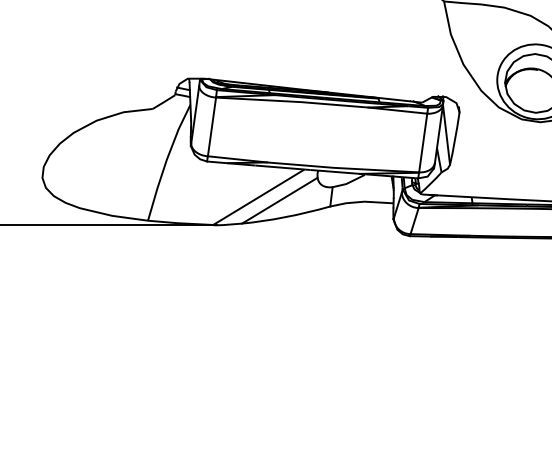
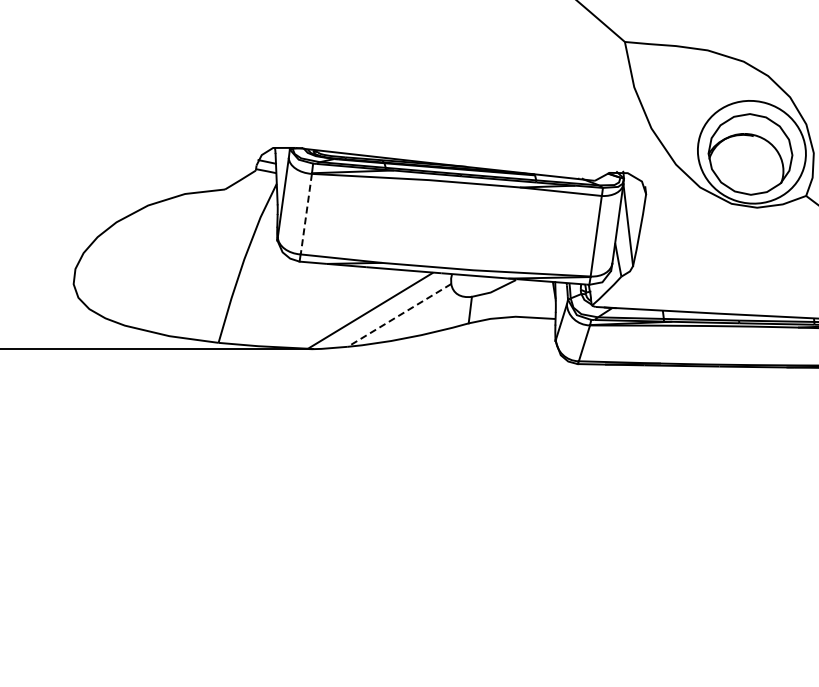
line: (212, 127) -> (306, 214), solid -> dashed
line: (279, 200) -> (399, 315), solid -> dashed

